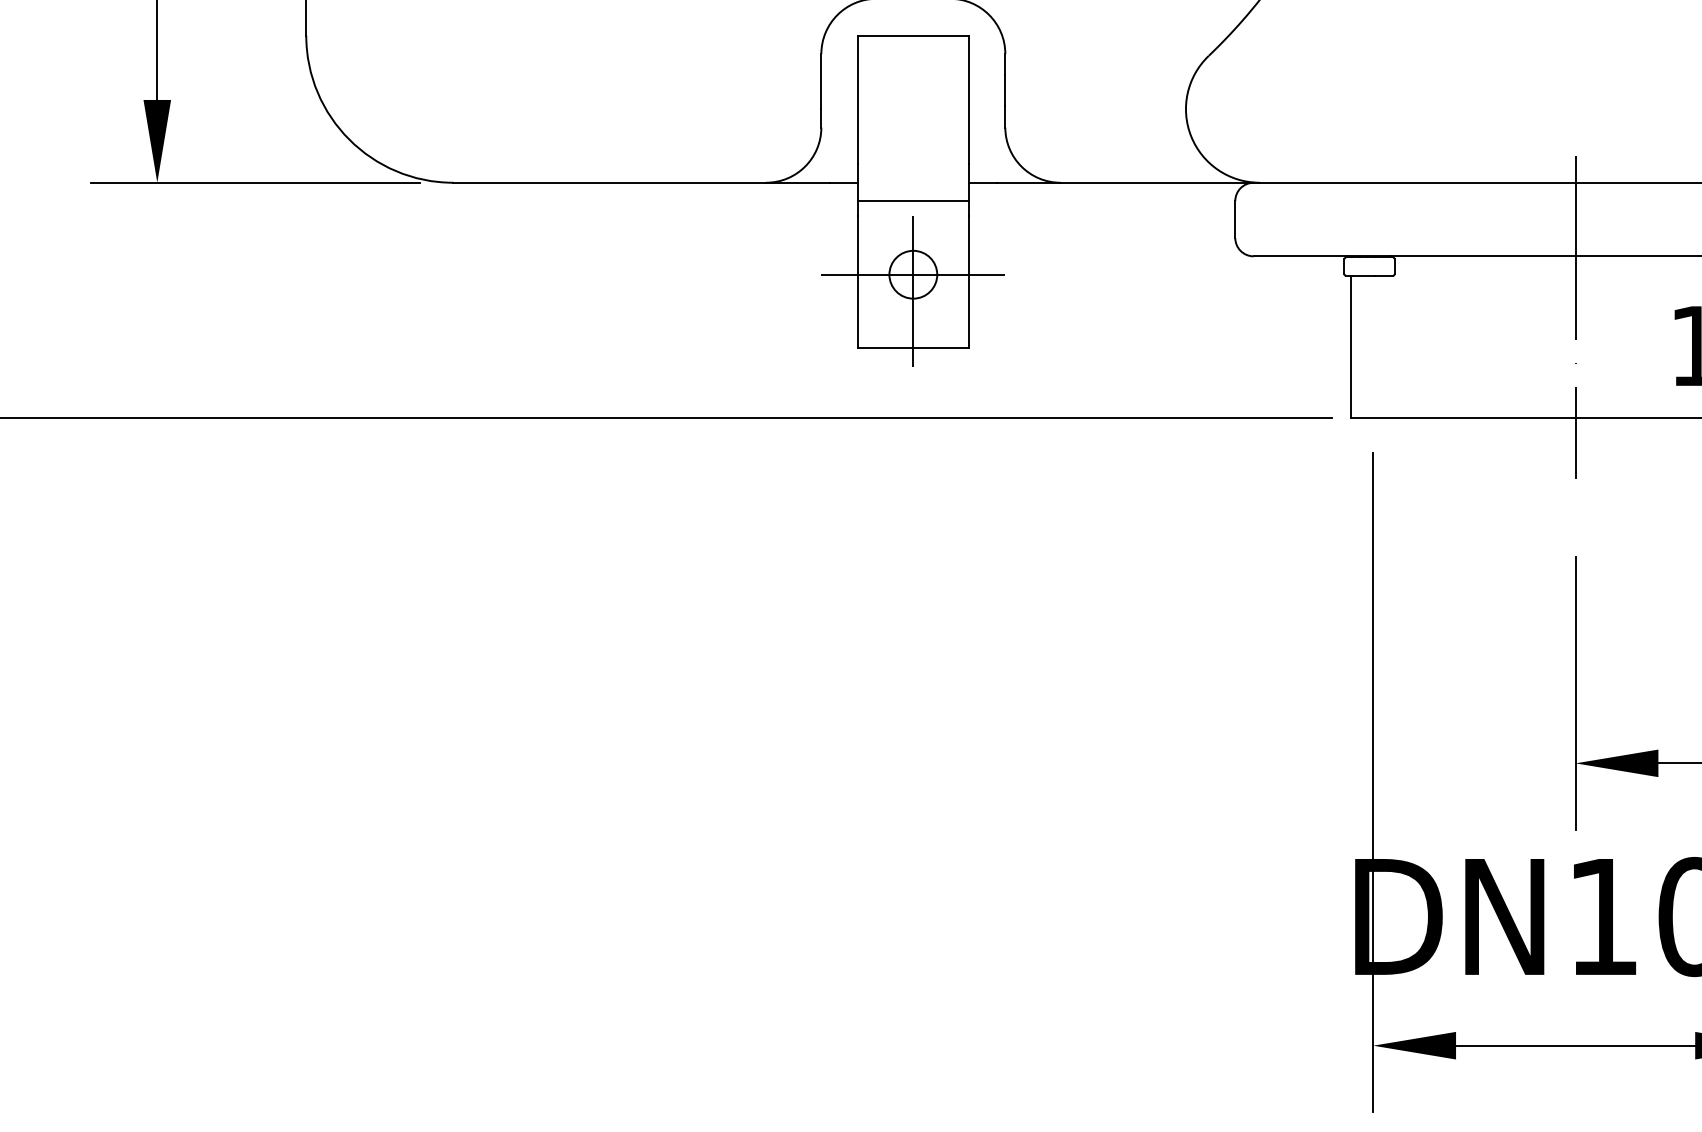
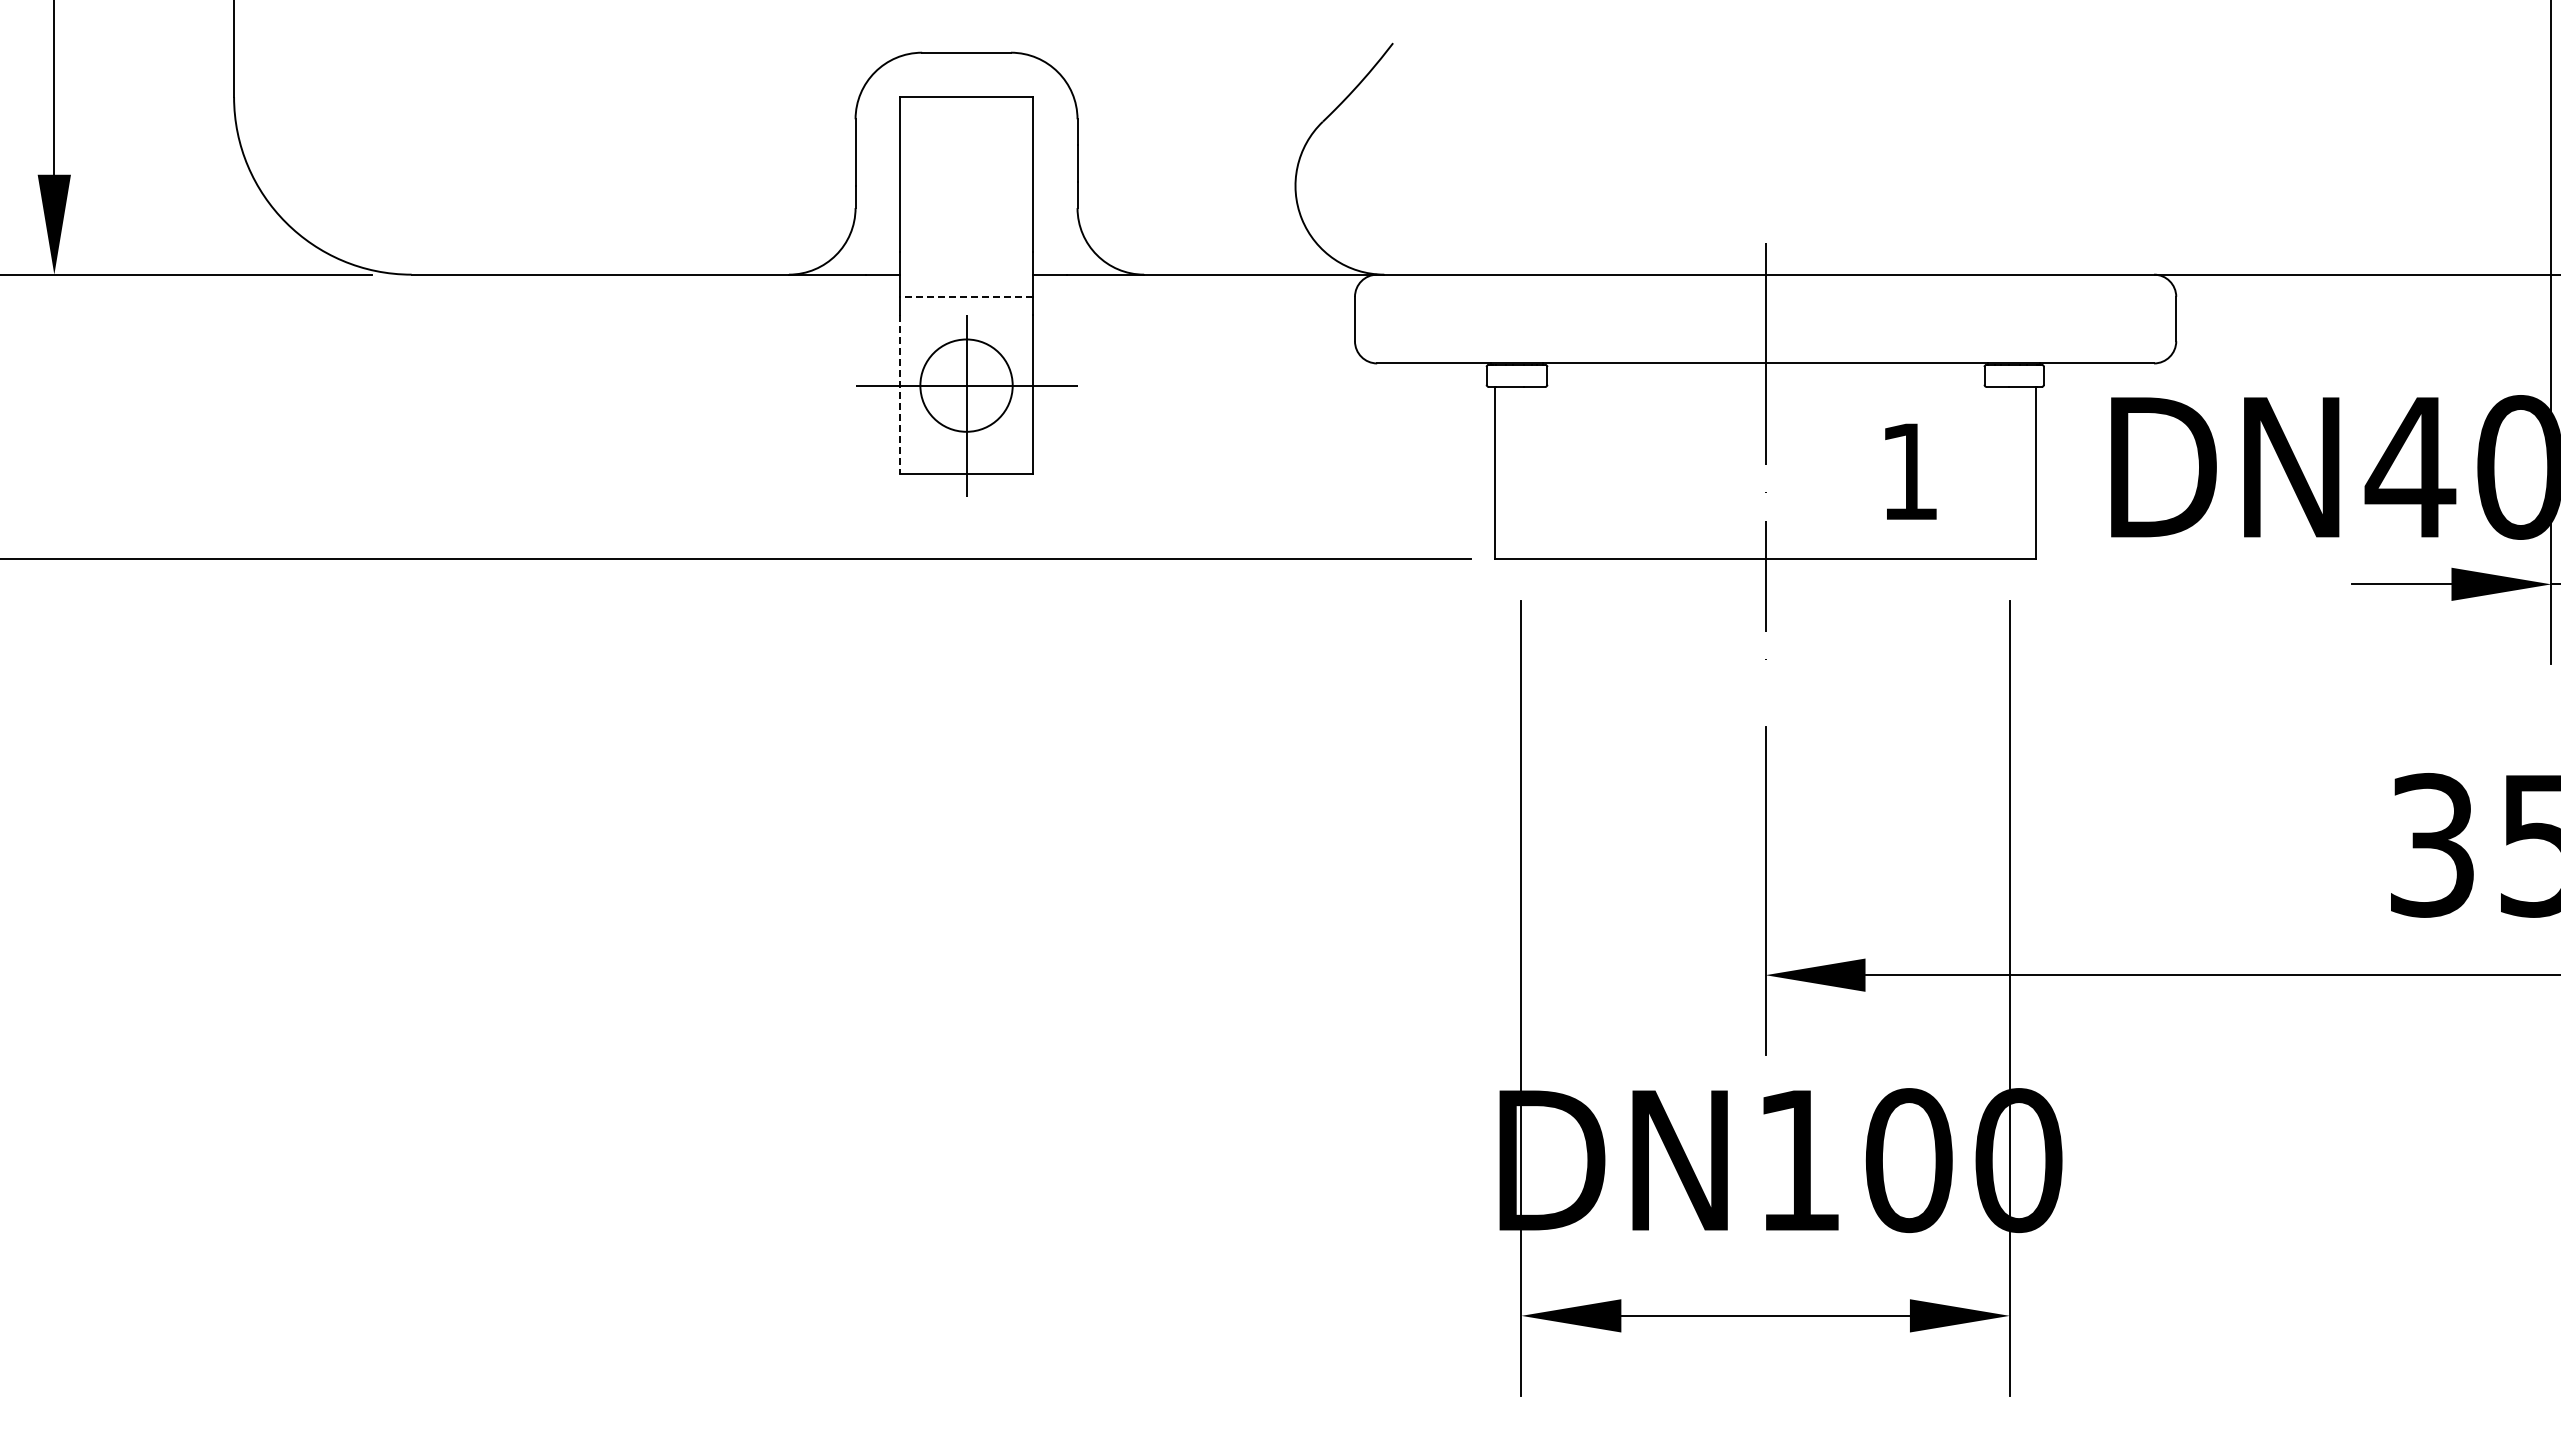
line: (913, 200) -> (966, 296), solid -> dashed
circle: (913, 274) -> (966, 385), size x1.6
line: (857, 282) -> (899, 394), solid -> dashed

